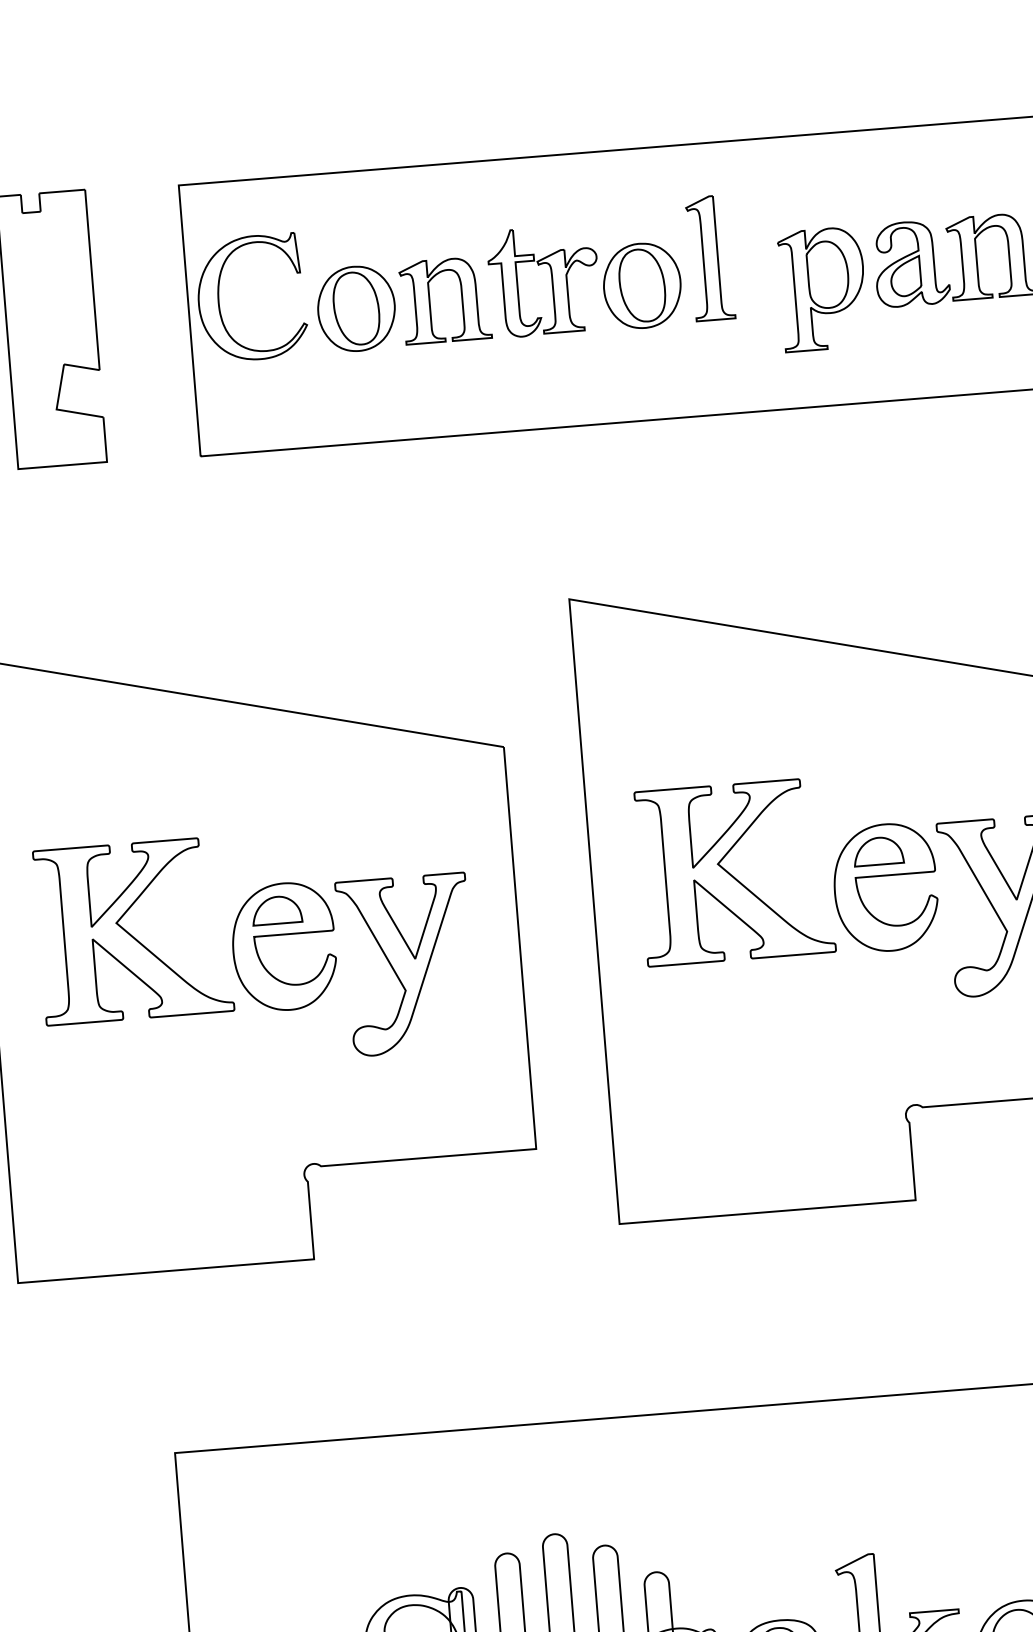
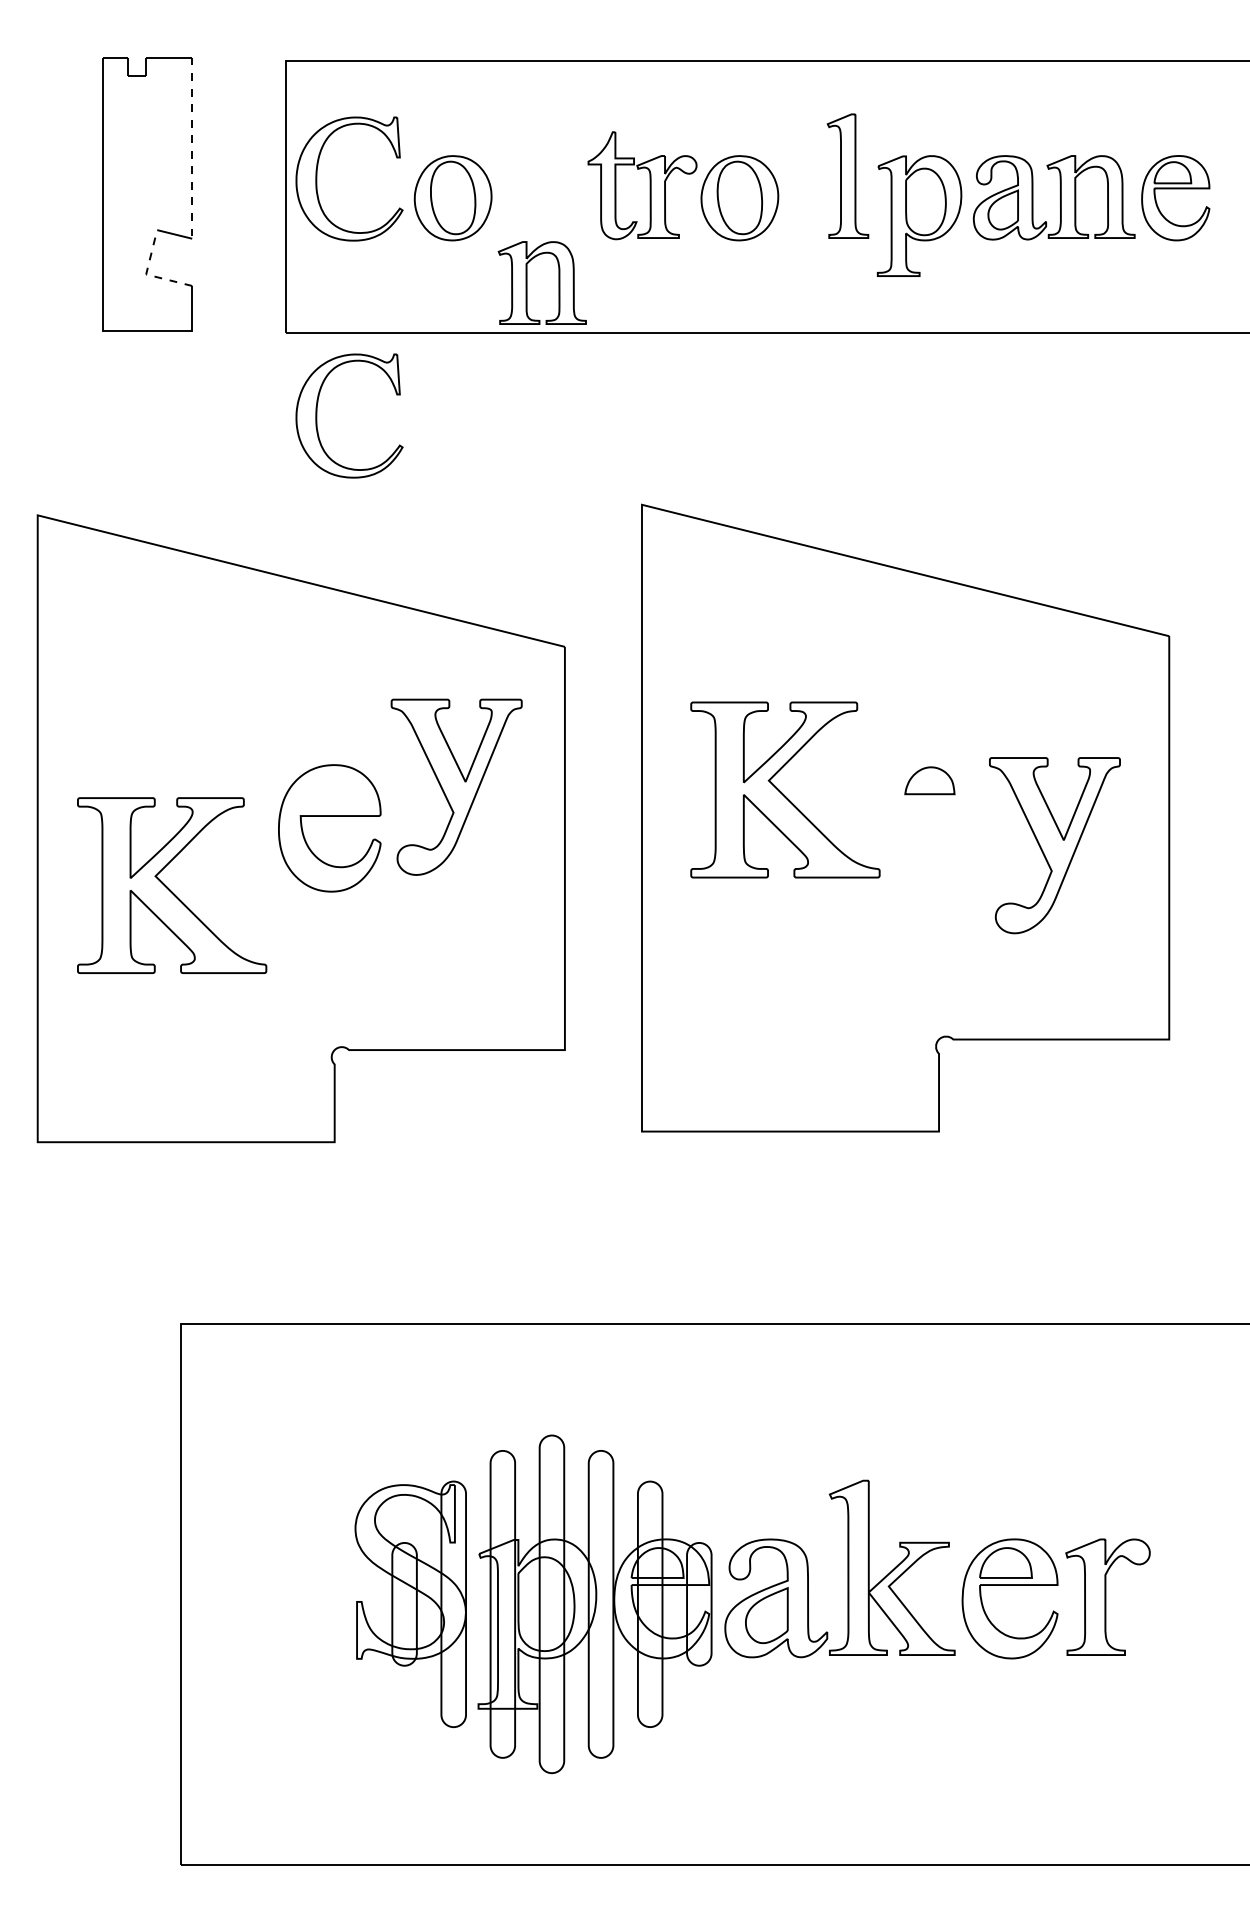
part: (709, 257) -> (847, 175), moved
line: (92, 280) -> (192, 148), solid -> dashed
part: (430, 301) -> (527, 282), moved
line: (56, 409) -> (146, 274), solid -> dashed
part: (238, 536) -> (317, 415), added
part: (884, 876) -> (933, 806), removed
part: (276, 910) -> (325, 791), removed
part: (134, 930) -> (172, 885), moved
part: (406, 964) -> (456, 786), moved

